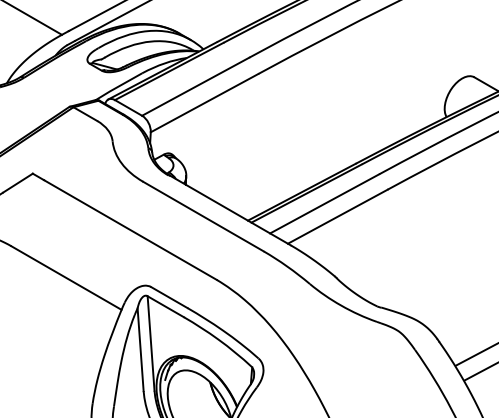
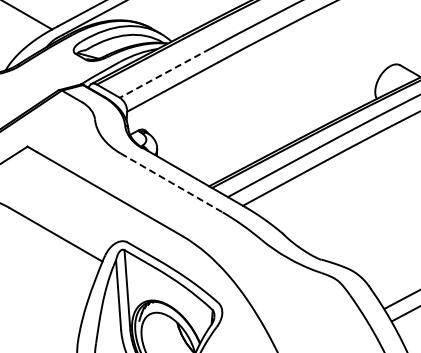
line: (195, 86) -> (164, 73), solid -> dashed
line: (203, 216) -> (171, 182), solid -> dashed

